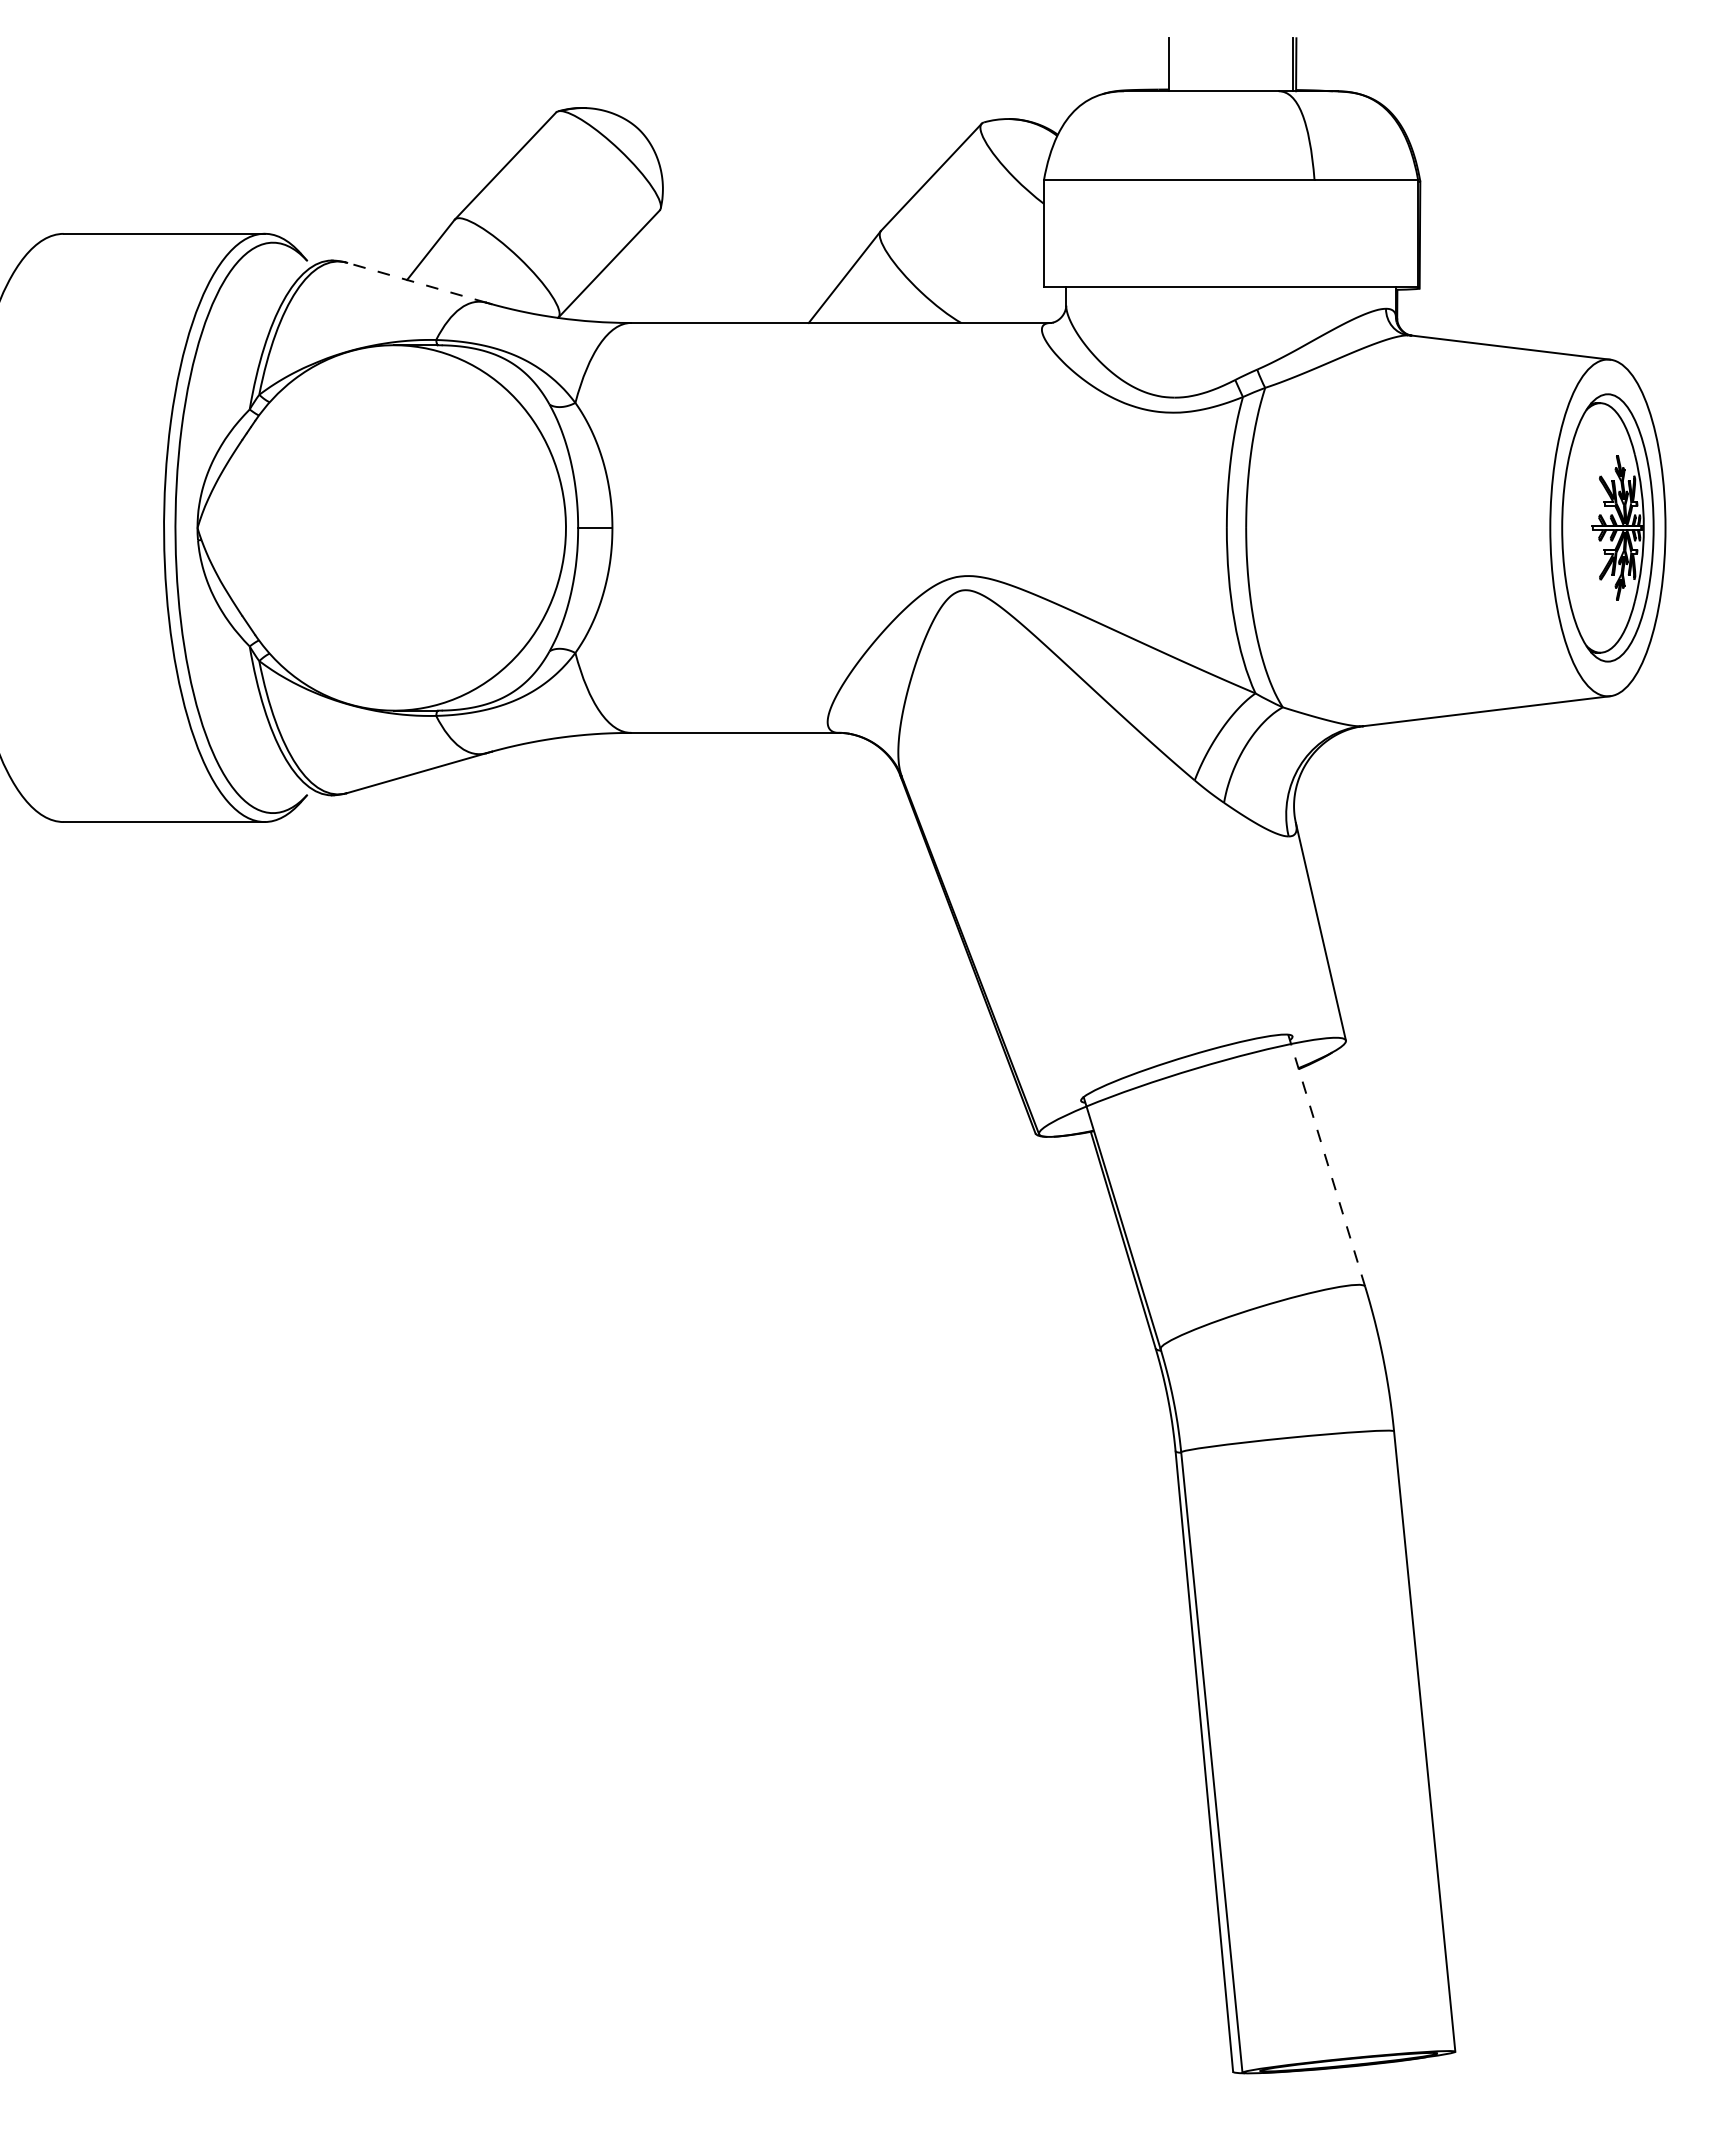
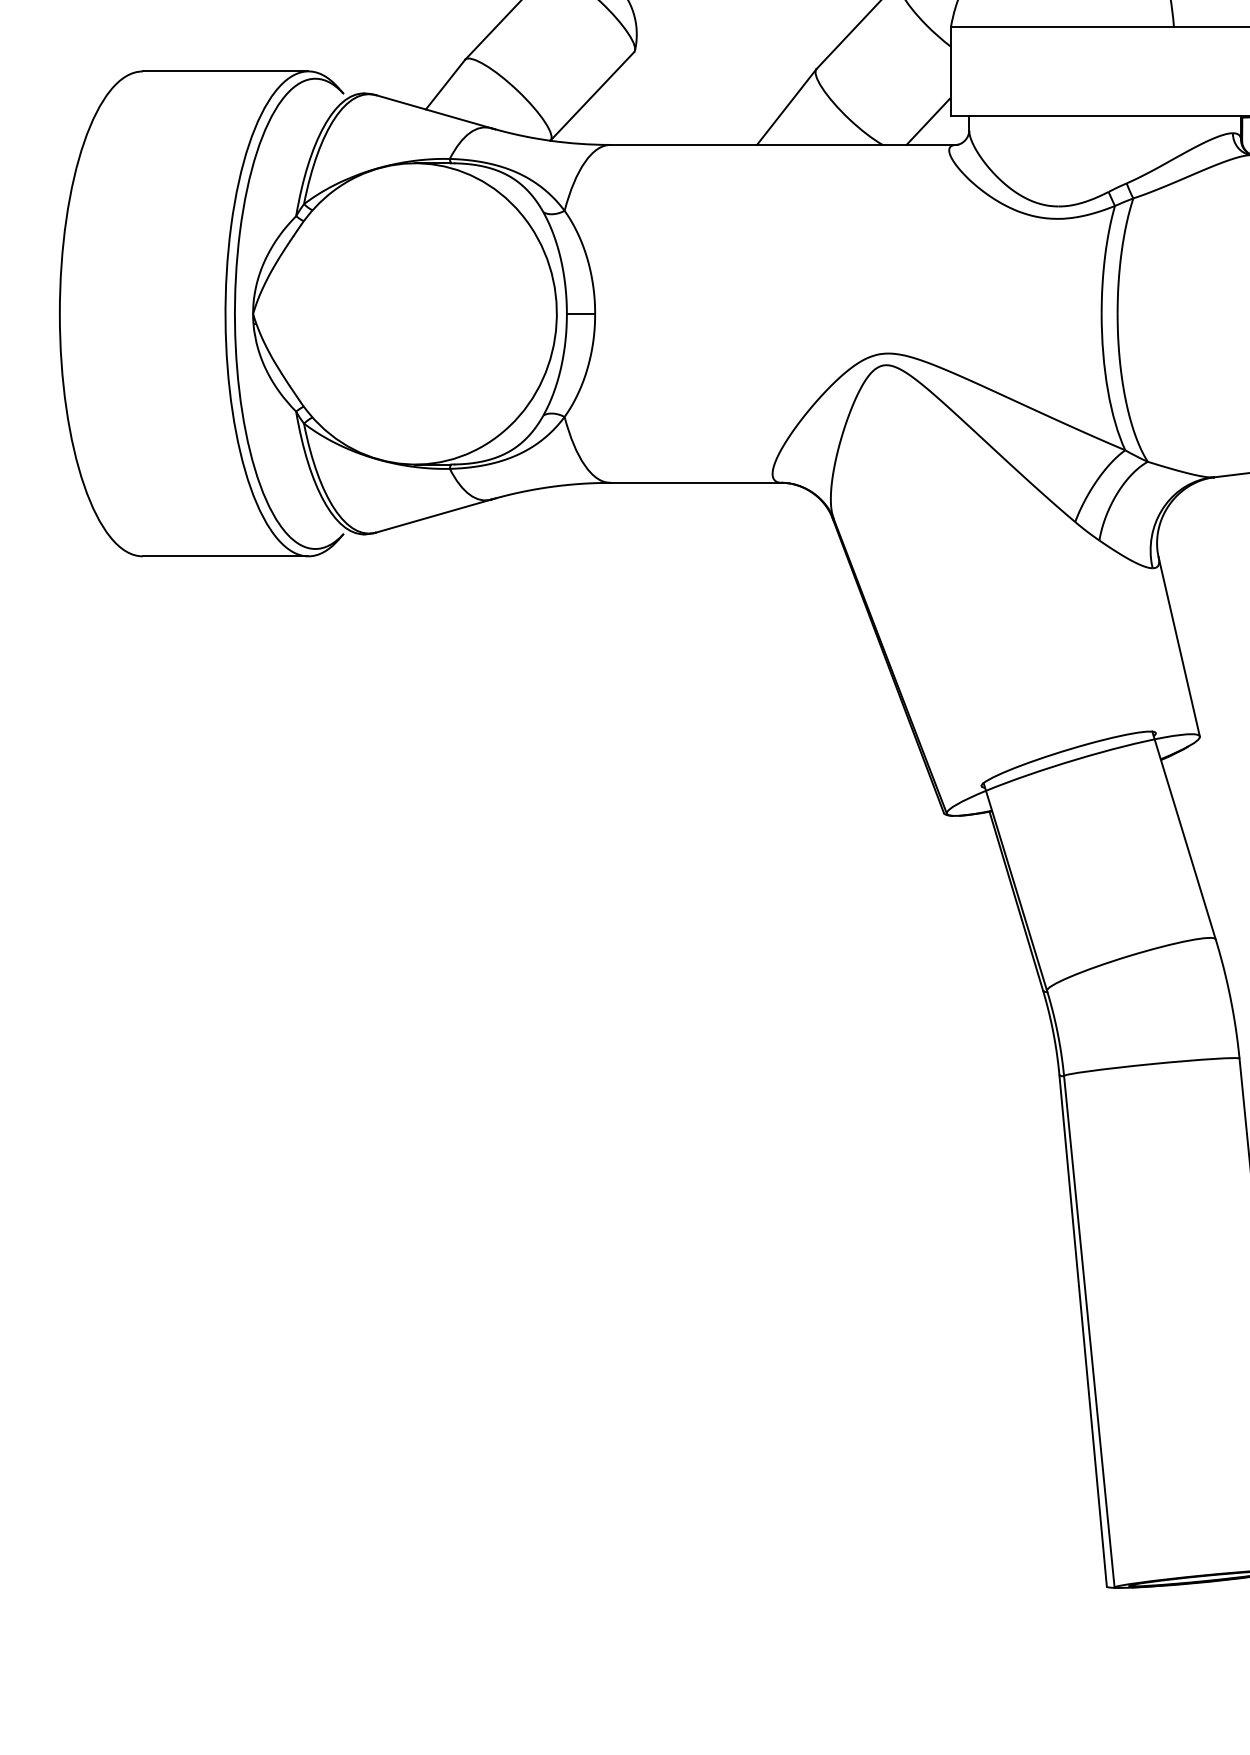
line: (416, 282) -> (433, 111), dashed -> solid
line: (1016, 293) -> (928, 120), added
line: (1326, 1160) -> (1183, 835), dashed -> solid

